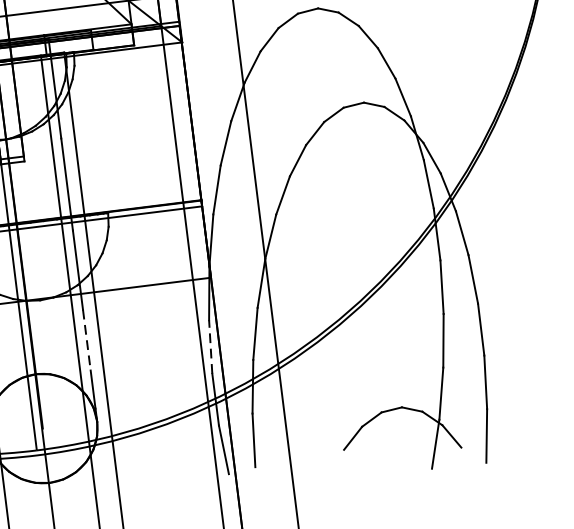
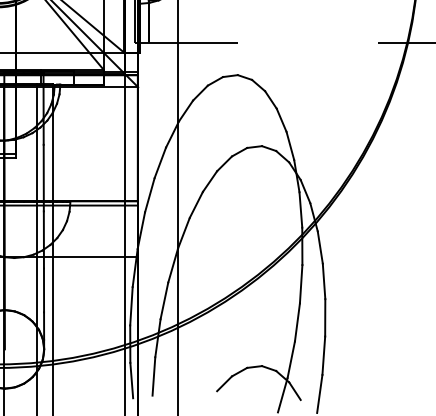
line: (87, 340) -> (44, 290), dashed -> solid
line: (210, 345) -> (131, 305), dashed -> solid

